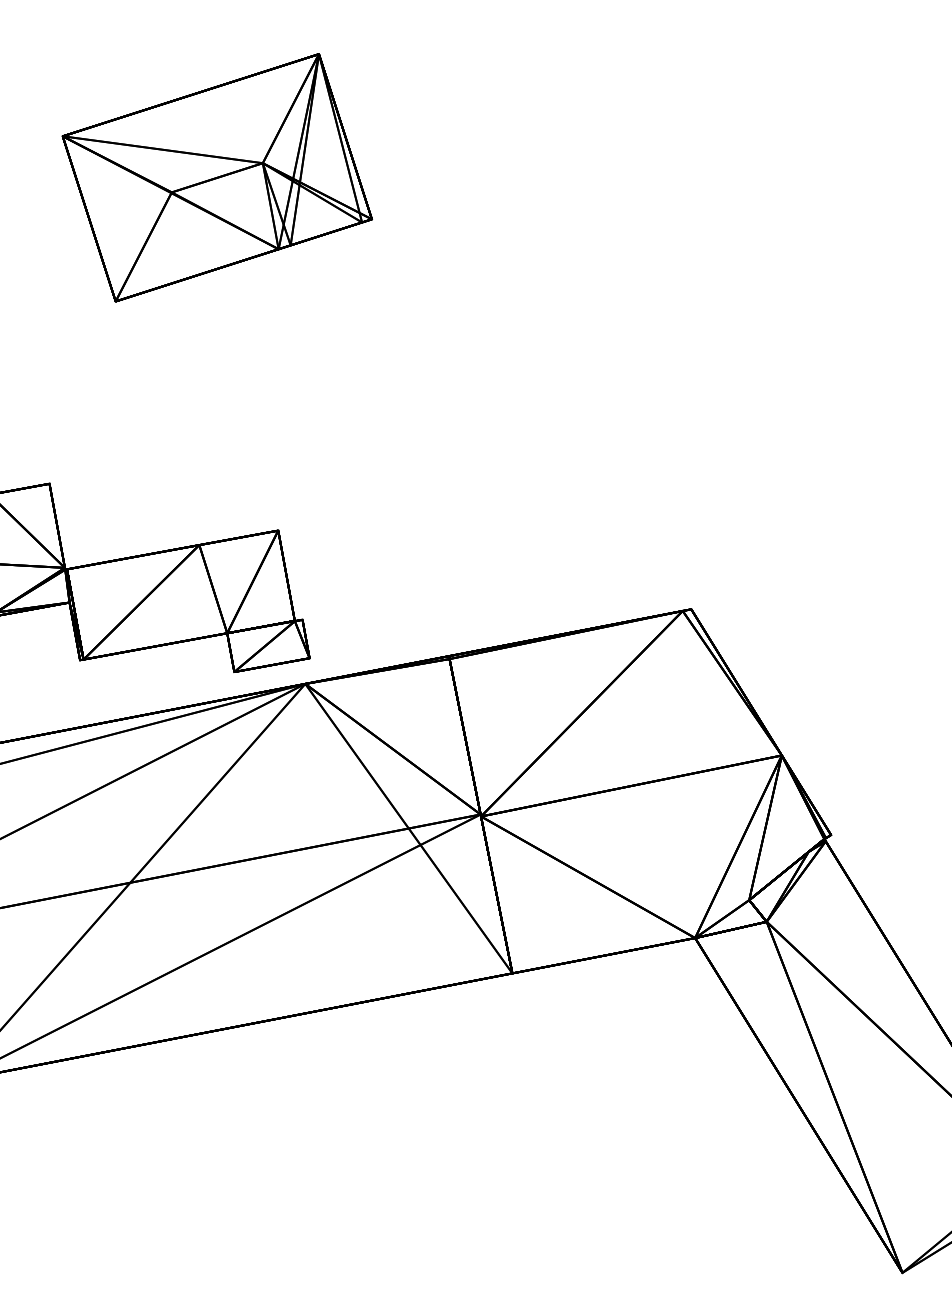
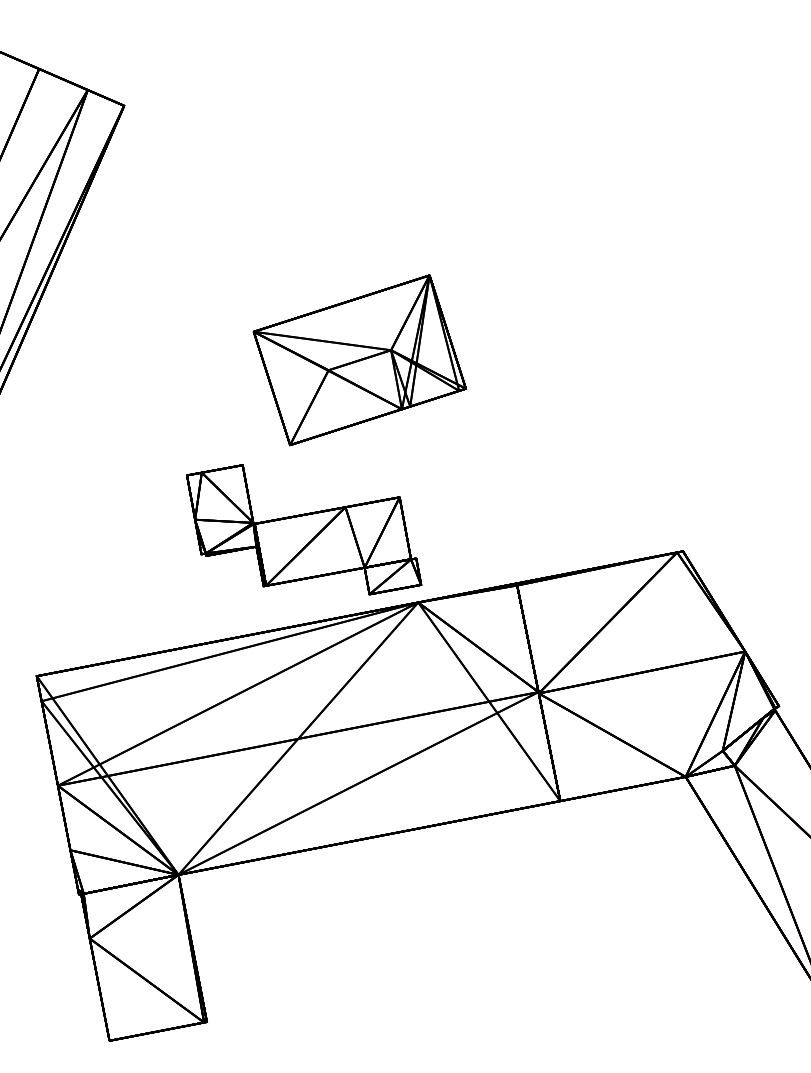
part: (216, 178) -> (359, 360), moved

